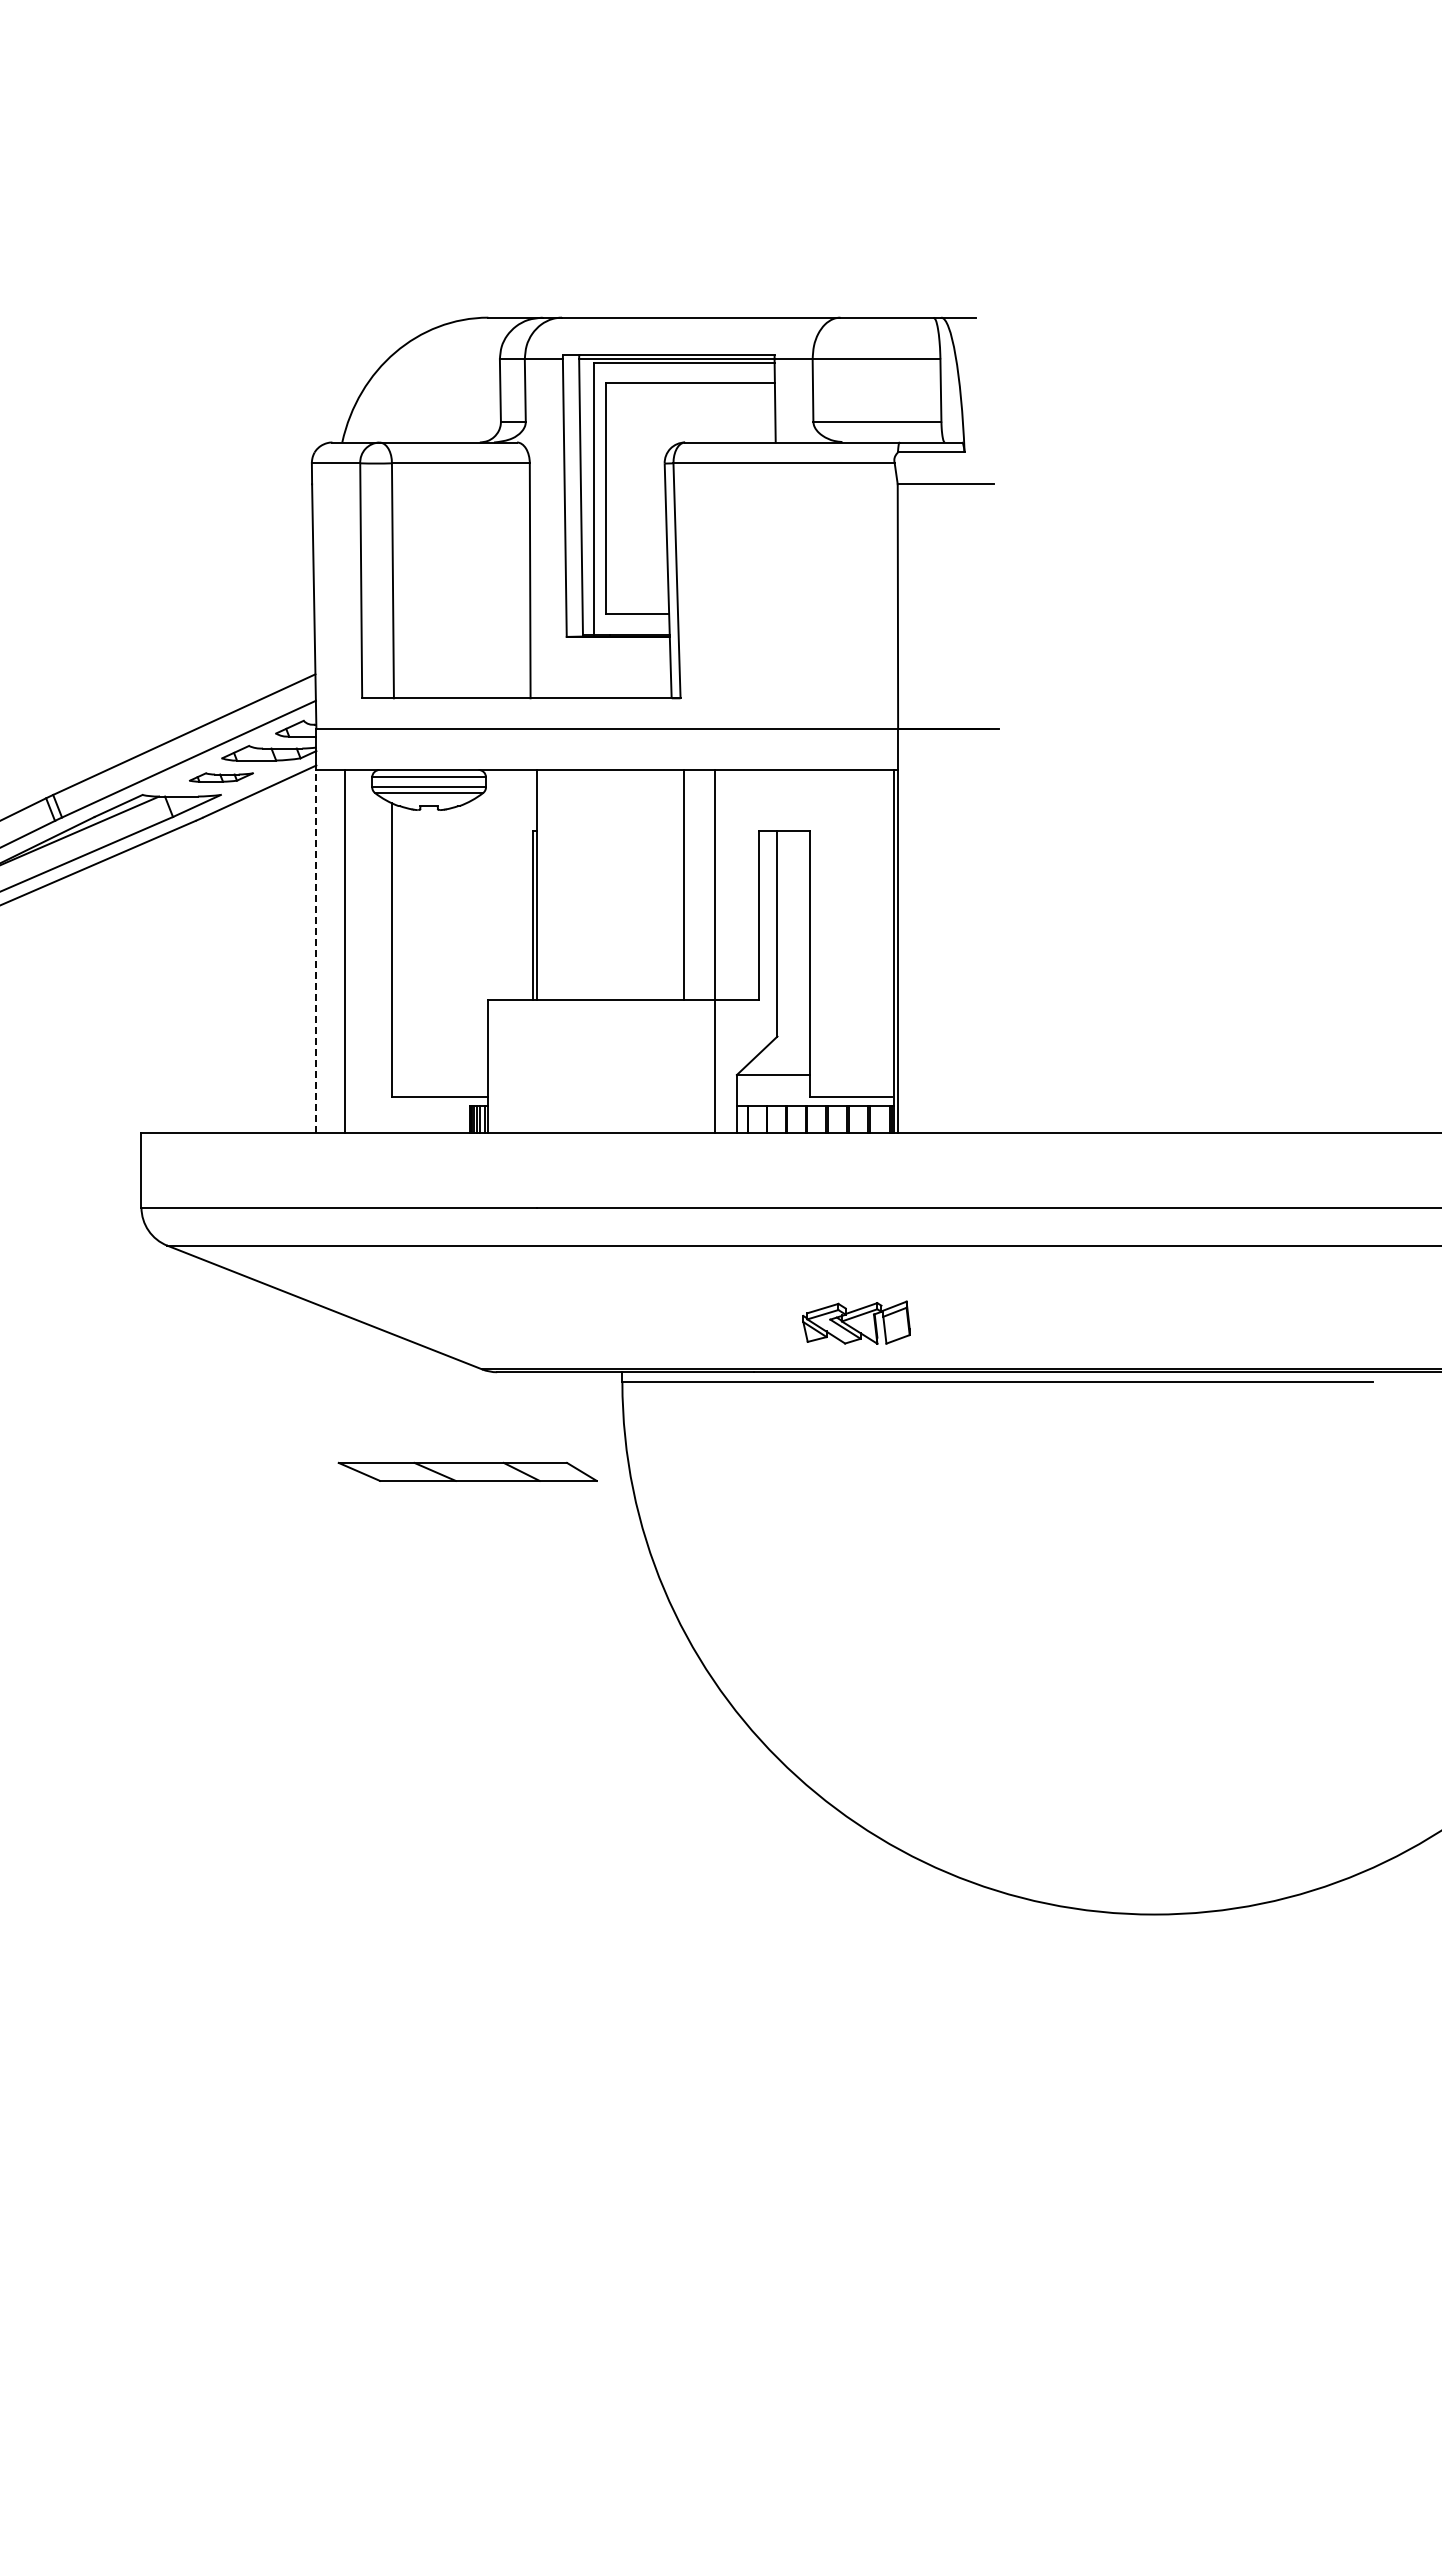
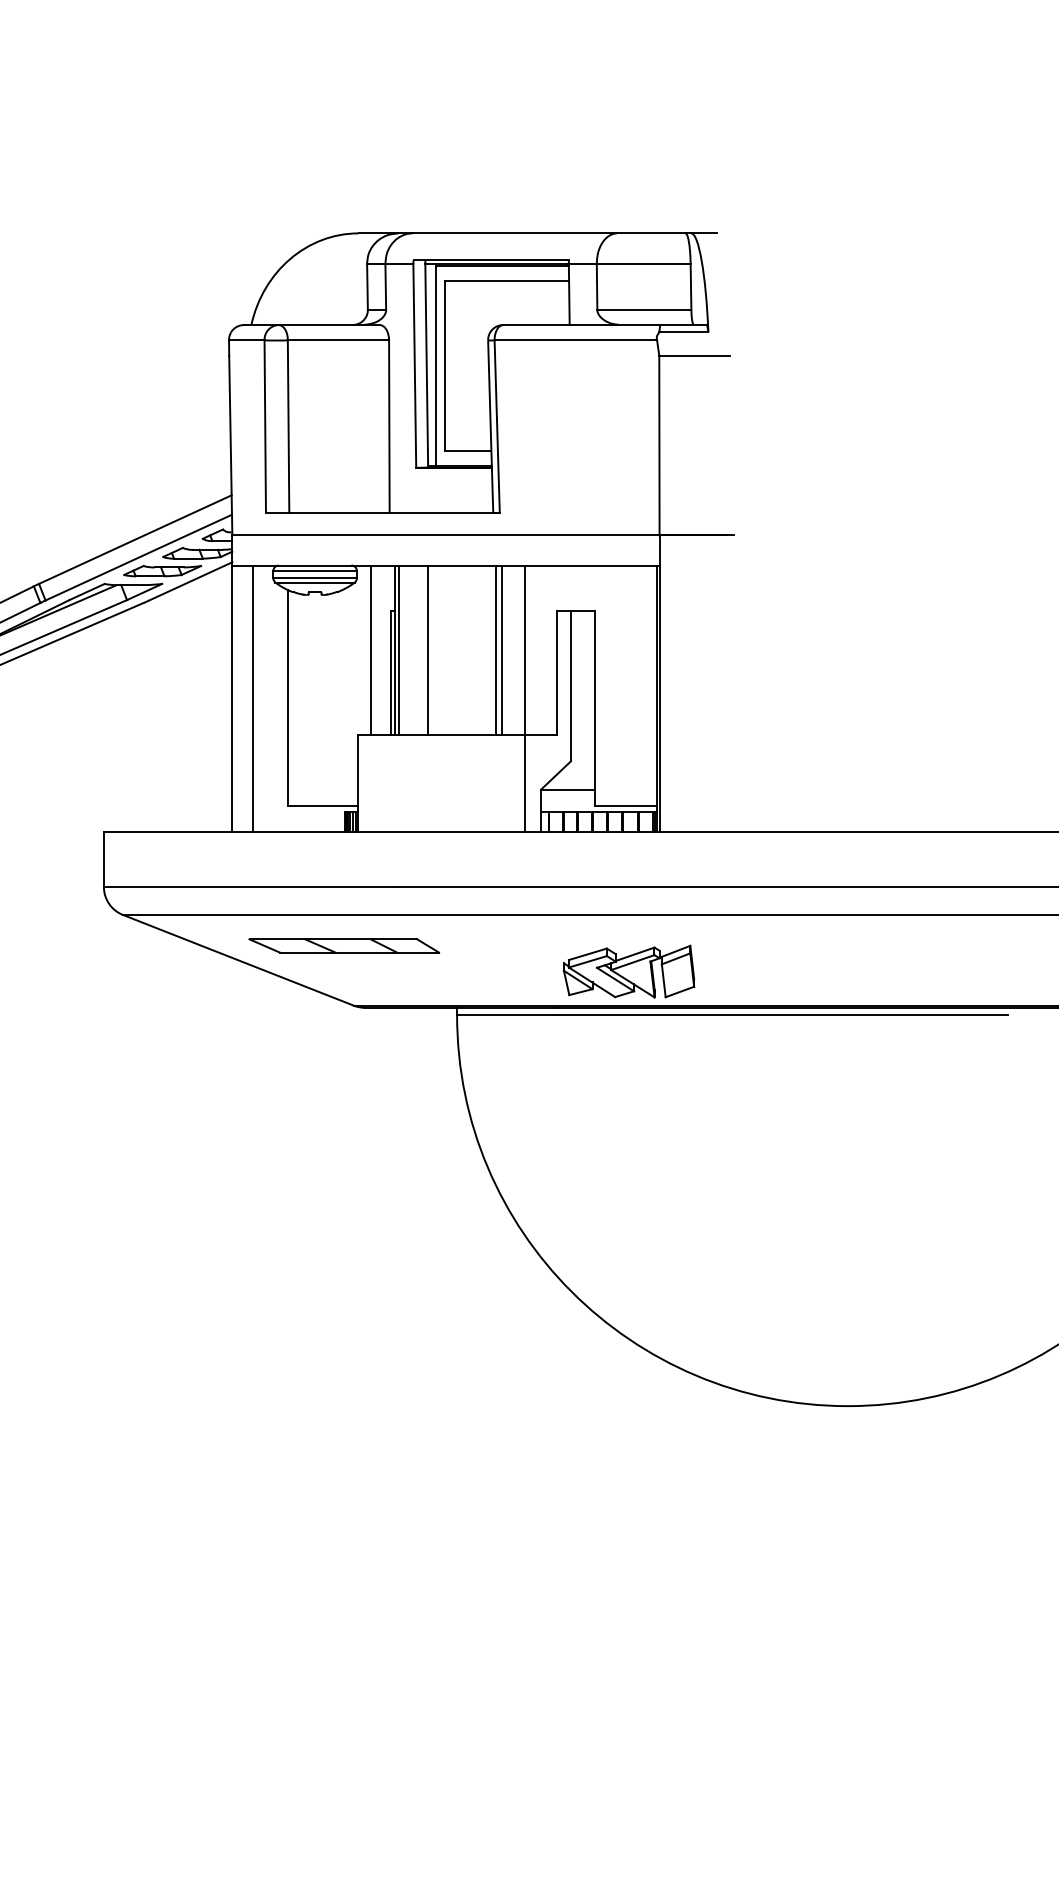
part: (221, 777) -> (162, 571), size x1.67
line: (504, 884) -> (370, 649), added
line: (542, 884) -> (398, 649), added
line: (583, 884) -> (428, 649), added
line: (675, 884) -> (496, 649), added
line: (316, 951) -> (232, 698), dashed -> solid
part: (856, 1322) -> (629, 971), size x1.67
part: (467, 1471) -> (344, 945), moved

